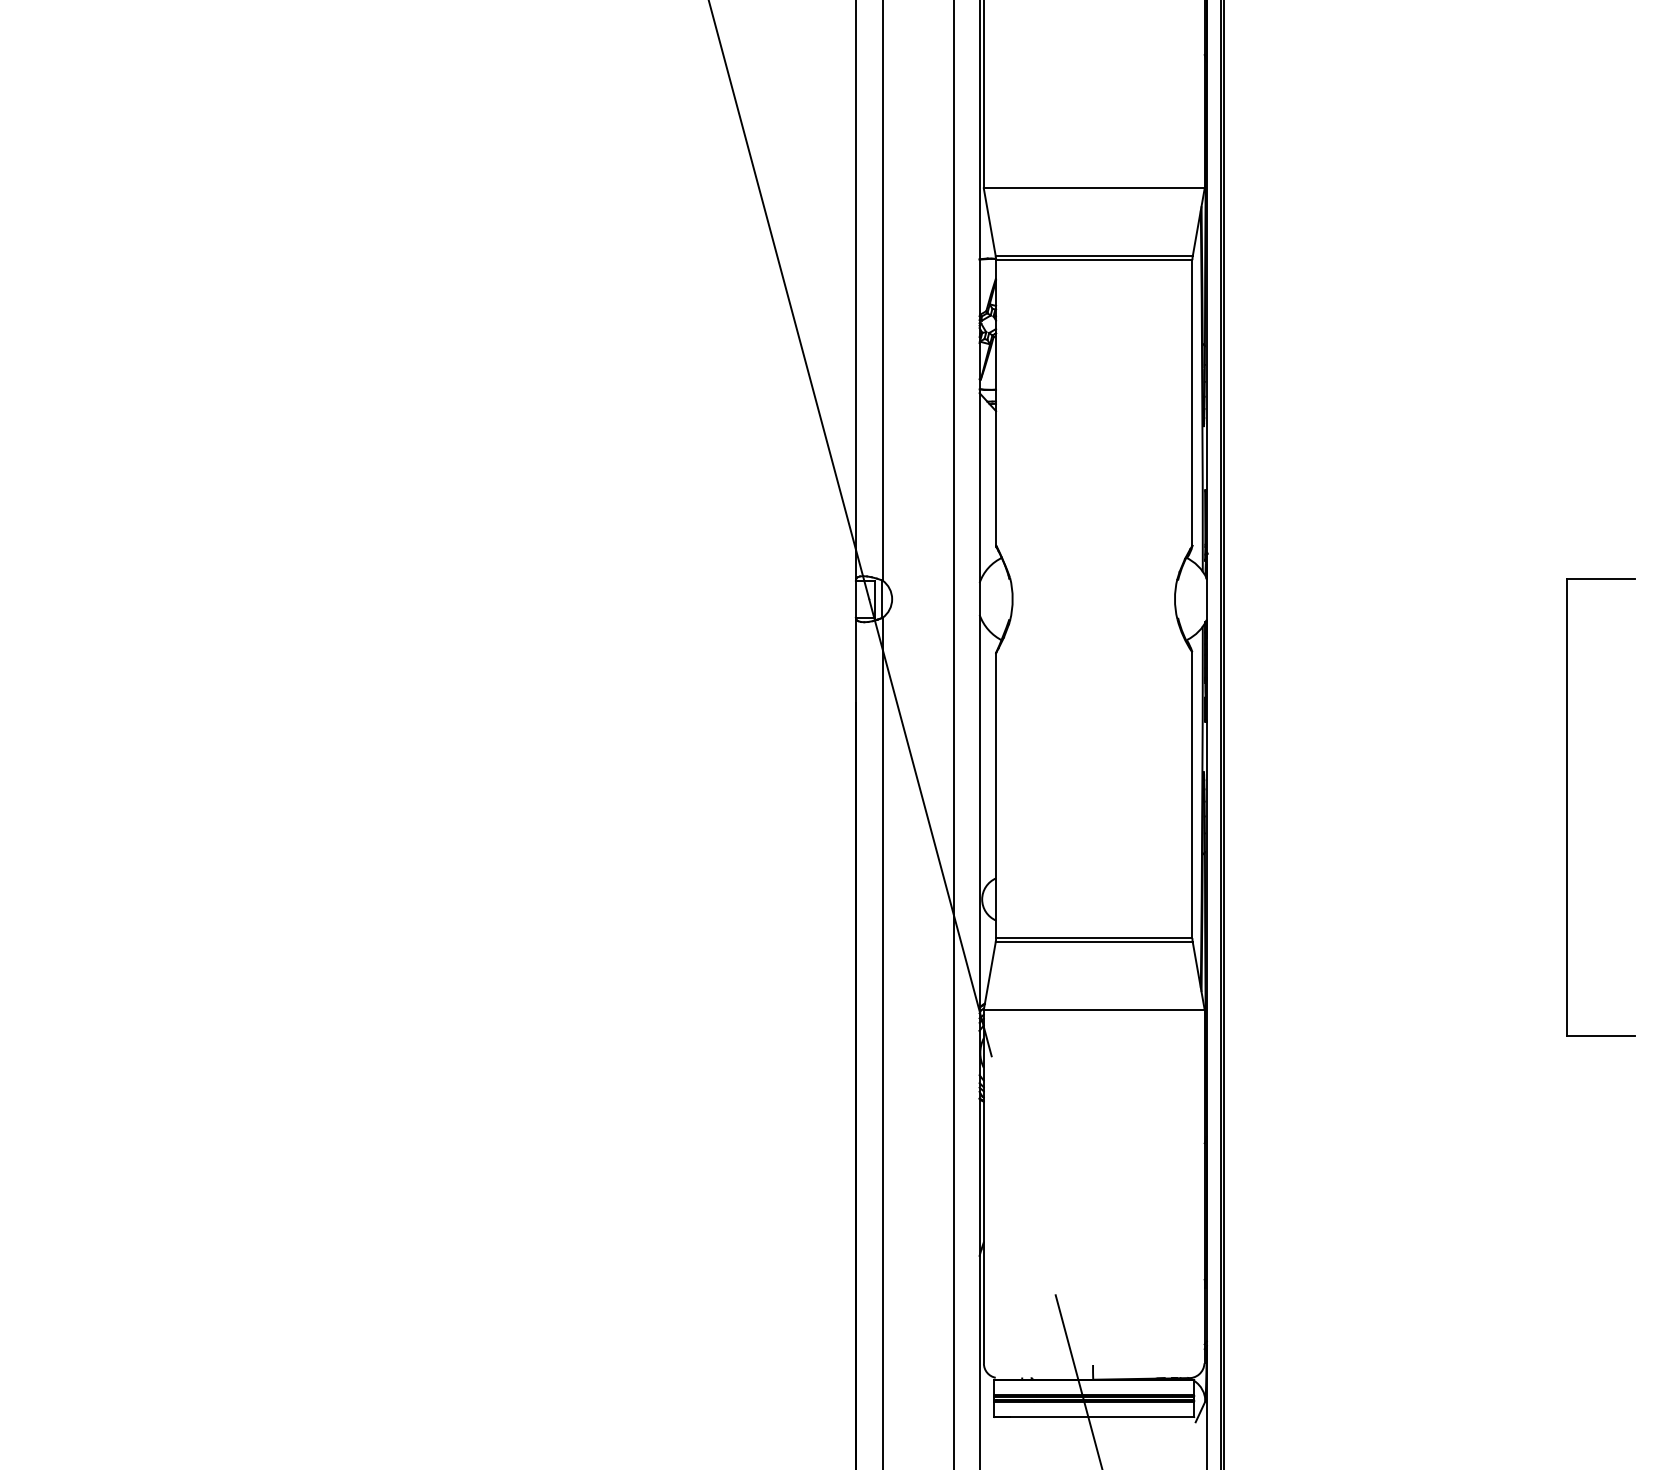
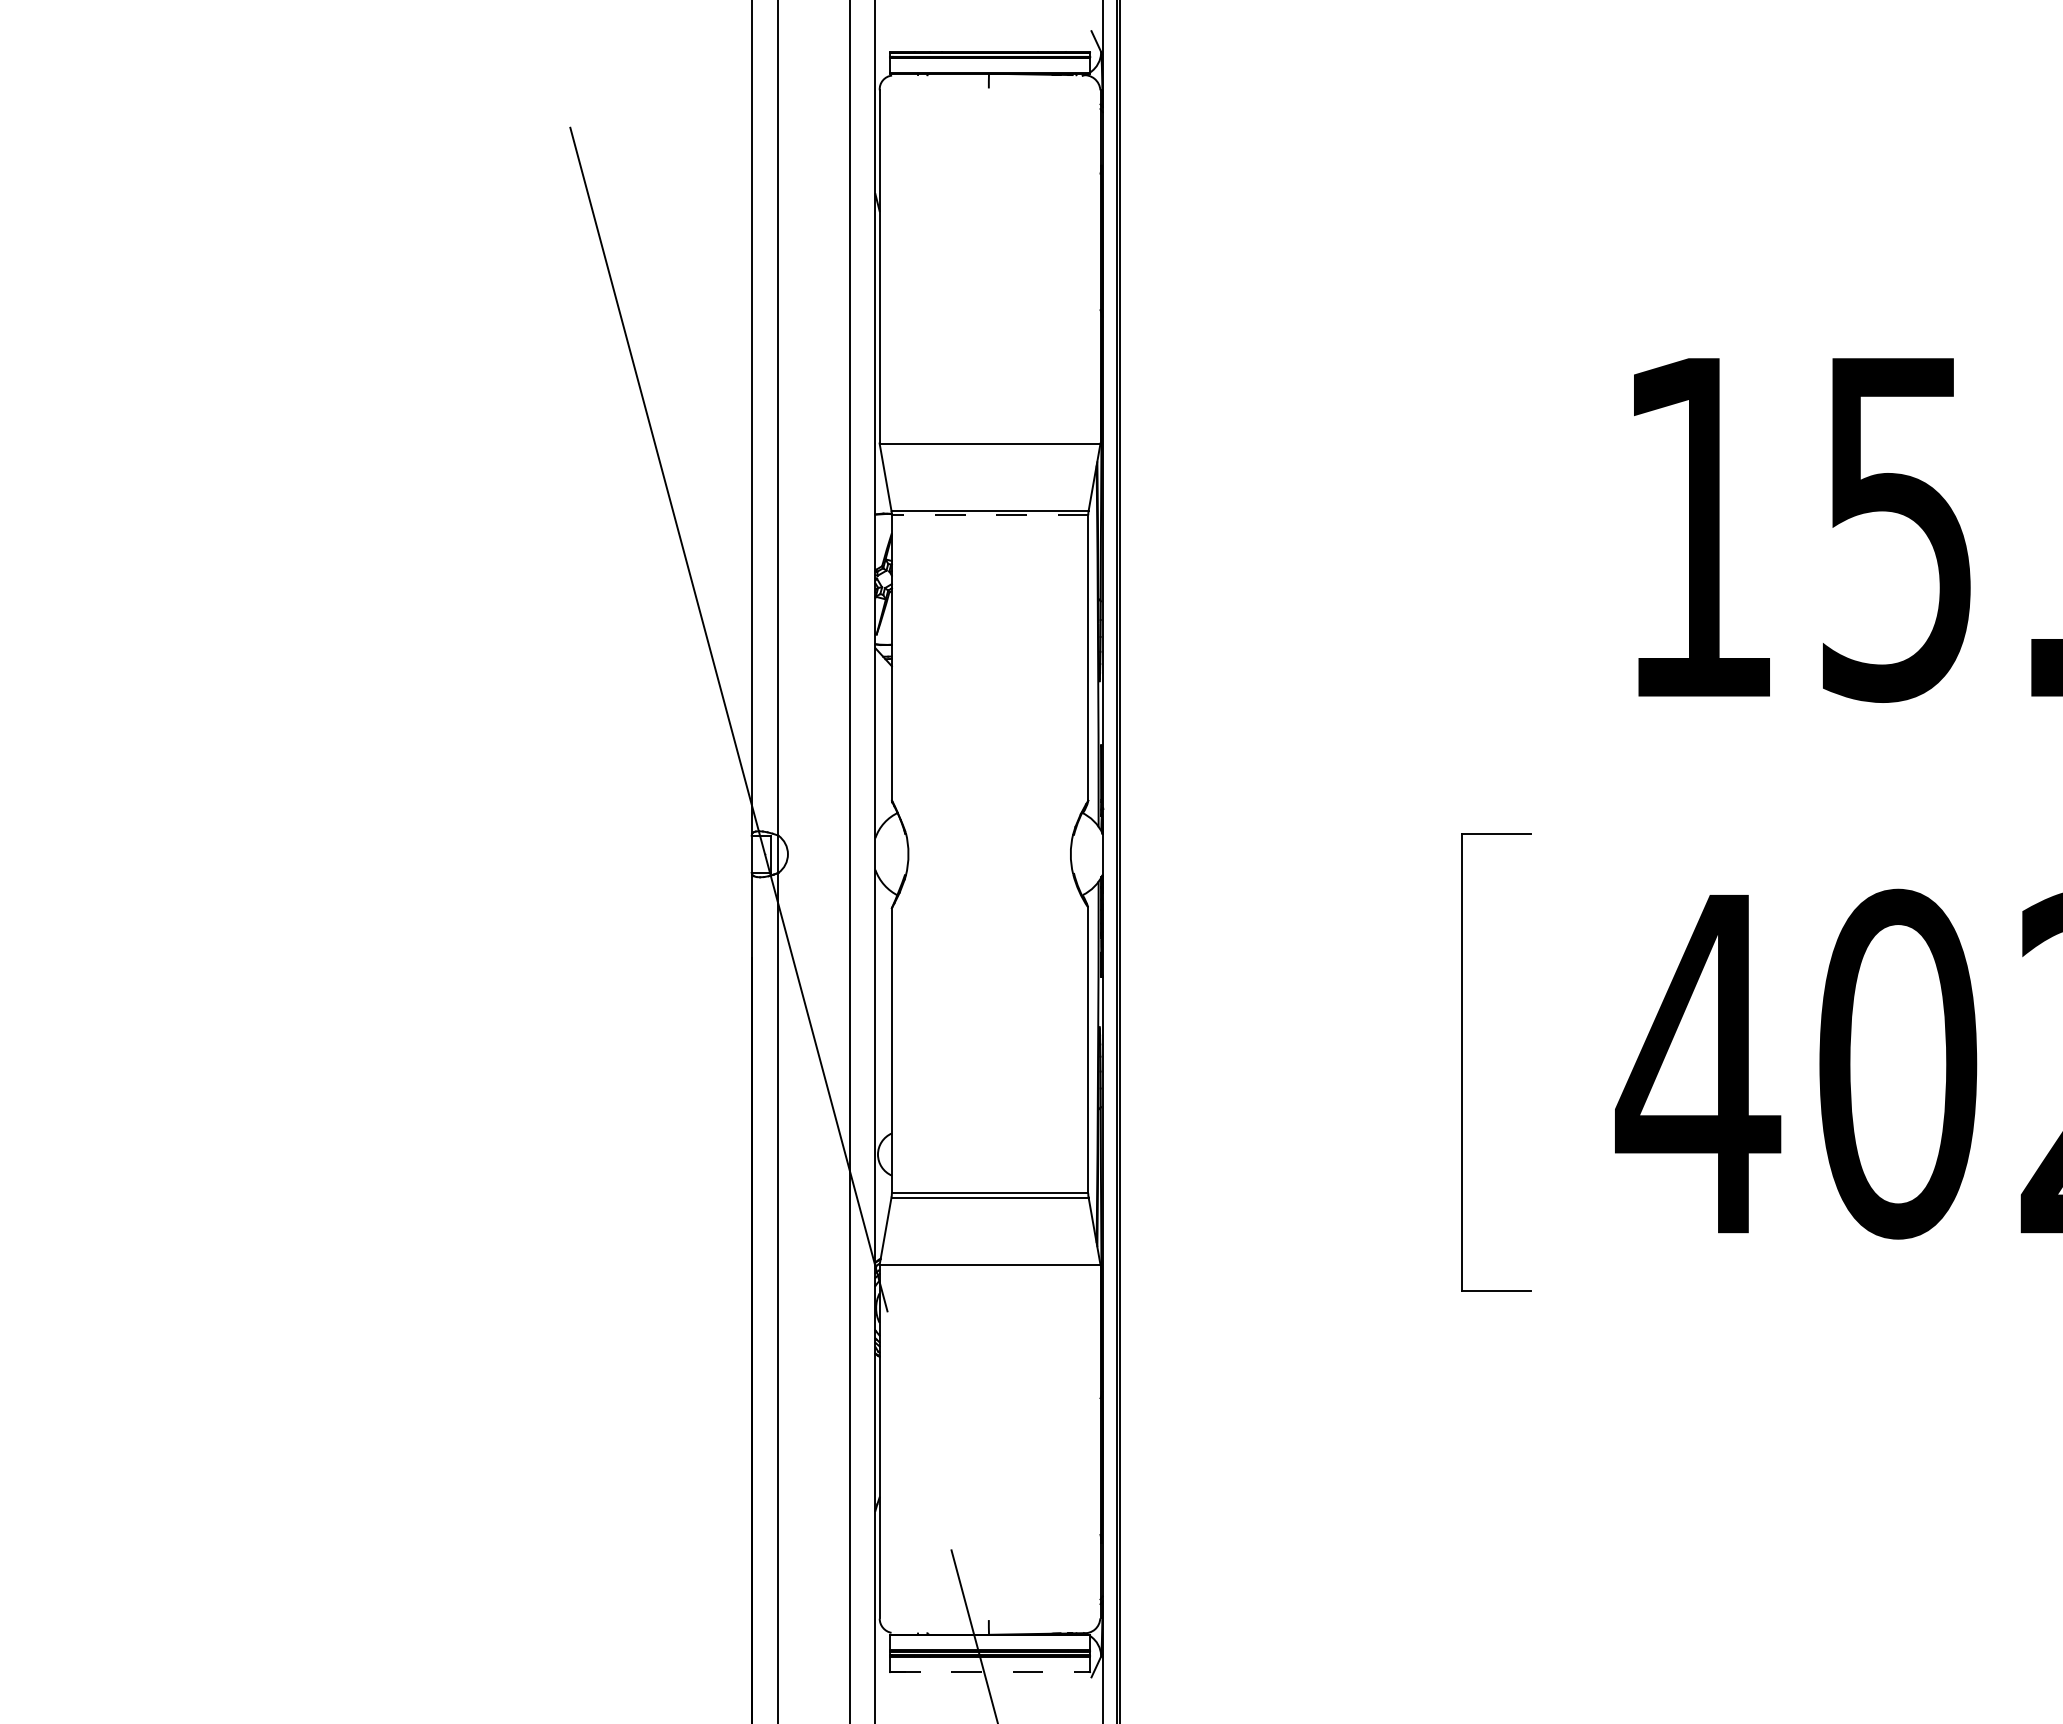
line: (1093, 260) -> (989, 515), solid -> dashed
line: (1093, 1416) -> (989, 1671), solid -> dashed

